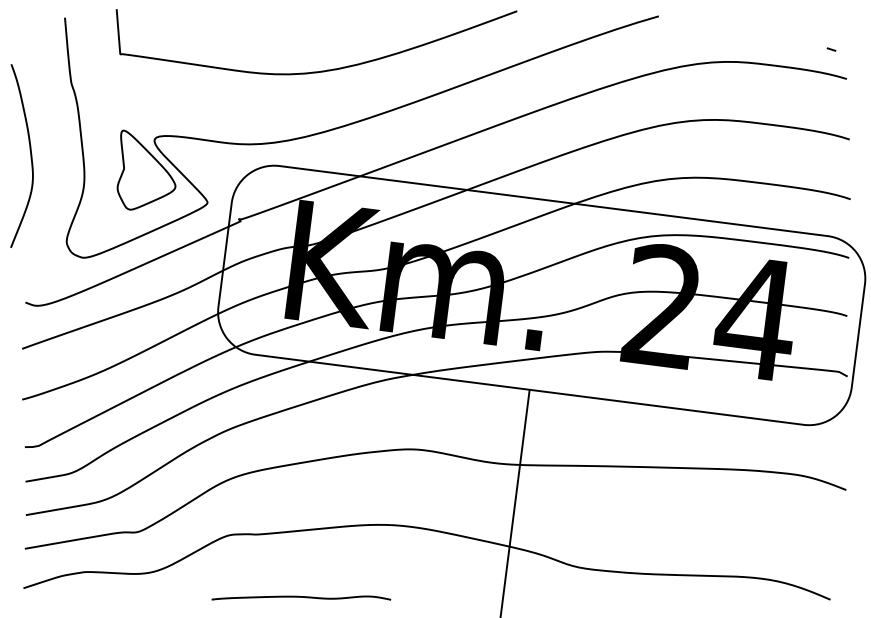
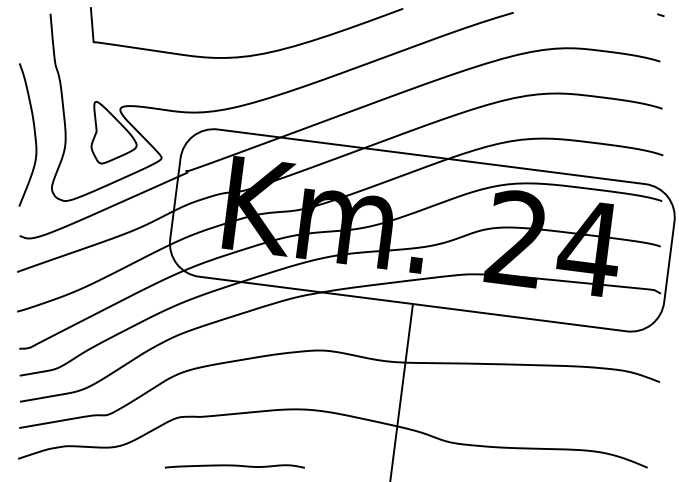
line: (831, 49) -> (660, 15), moved
curve: (30, 155) -> (34, 134), moved

